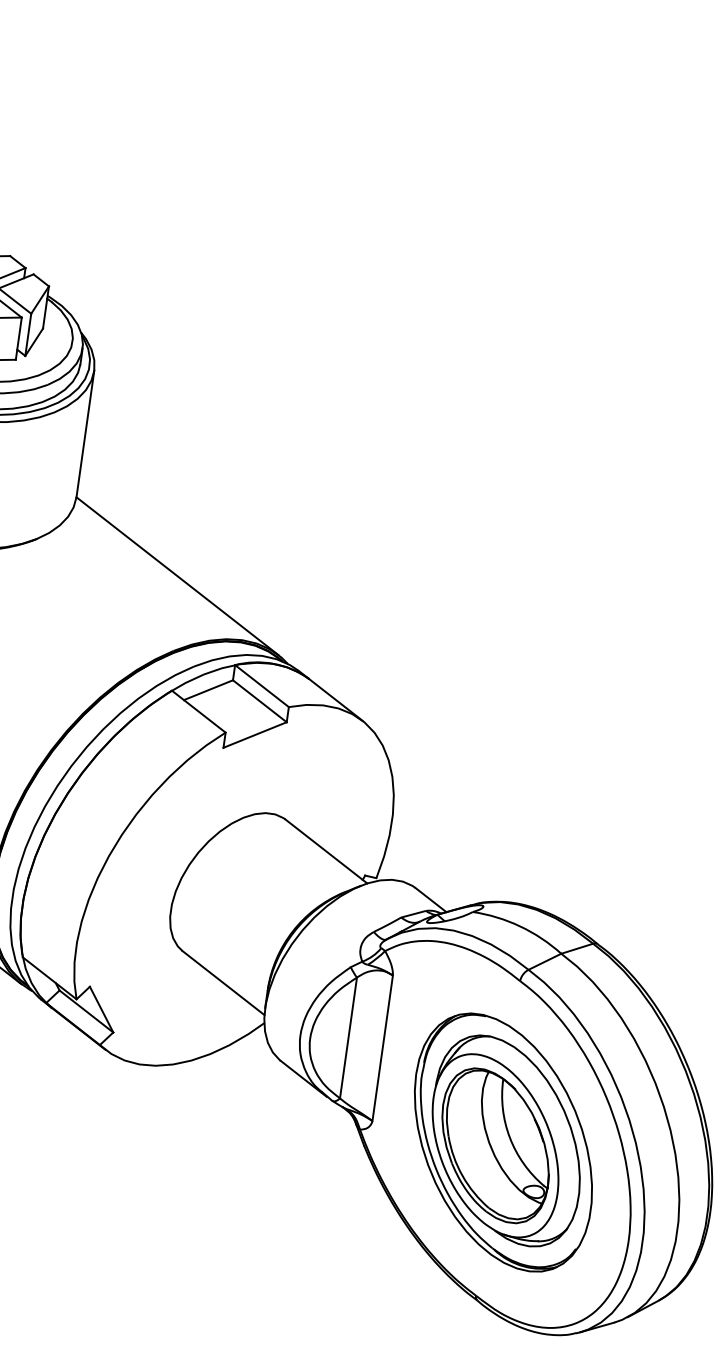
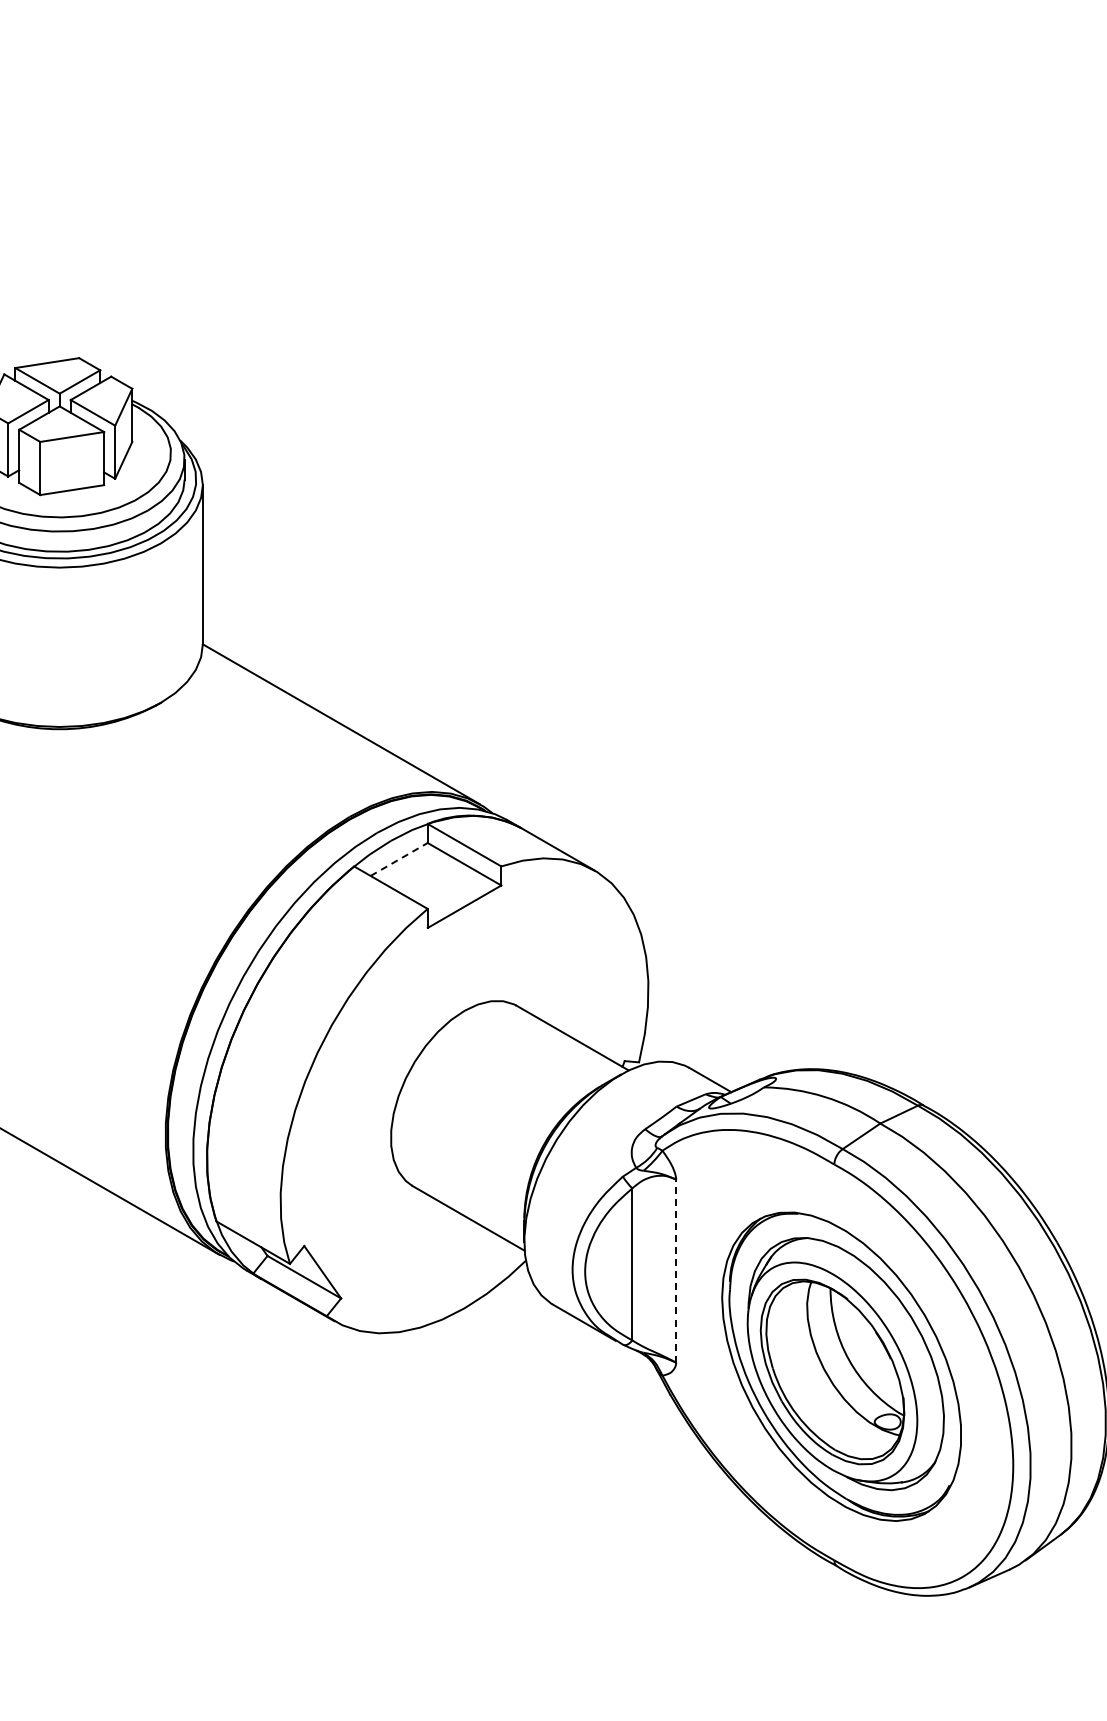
line: (208, 690) -> (399, 859), solid -> dashed
line: (382, 1048) -> (676, 1271), solid -> dashed

